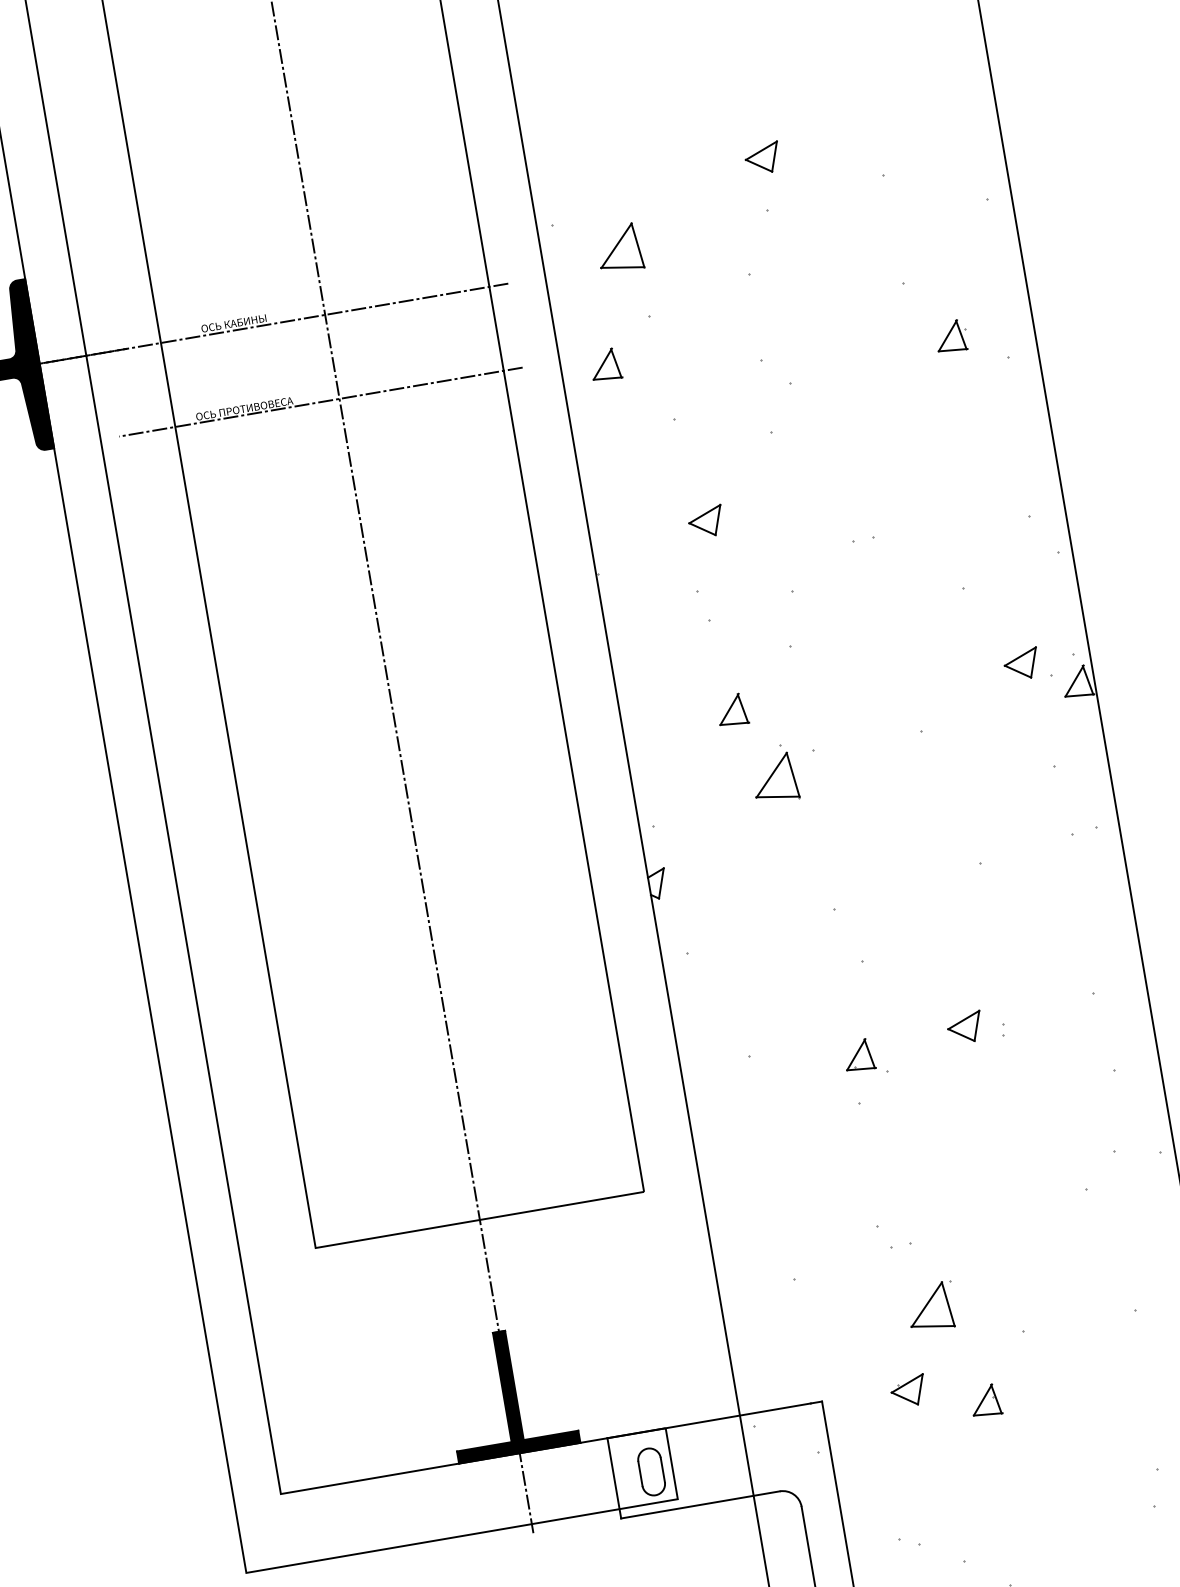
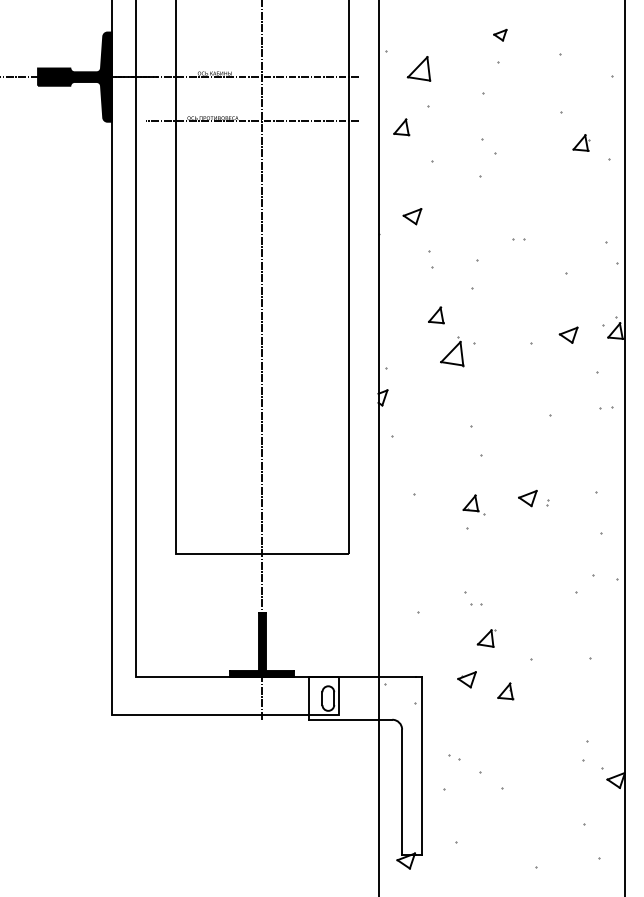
part: (762, 156) -> (500, 34), size x0.7
part: (706, 521) -> (412, 216), moved
part: (1021, 663) -> (568, 334), moved
part: (932, 1306) -> (486, 638), size x0.7

